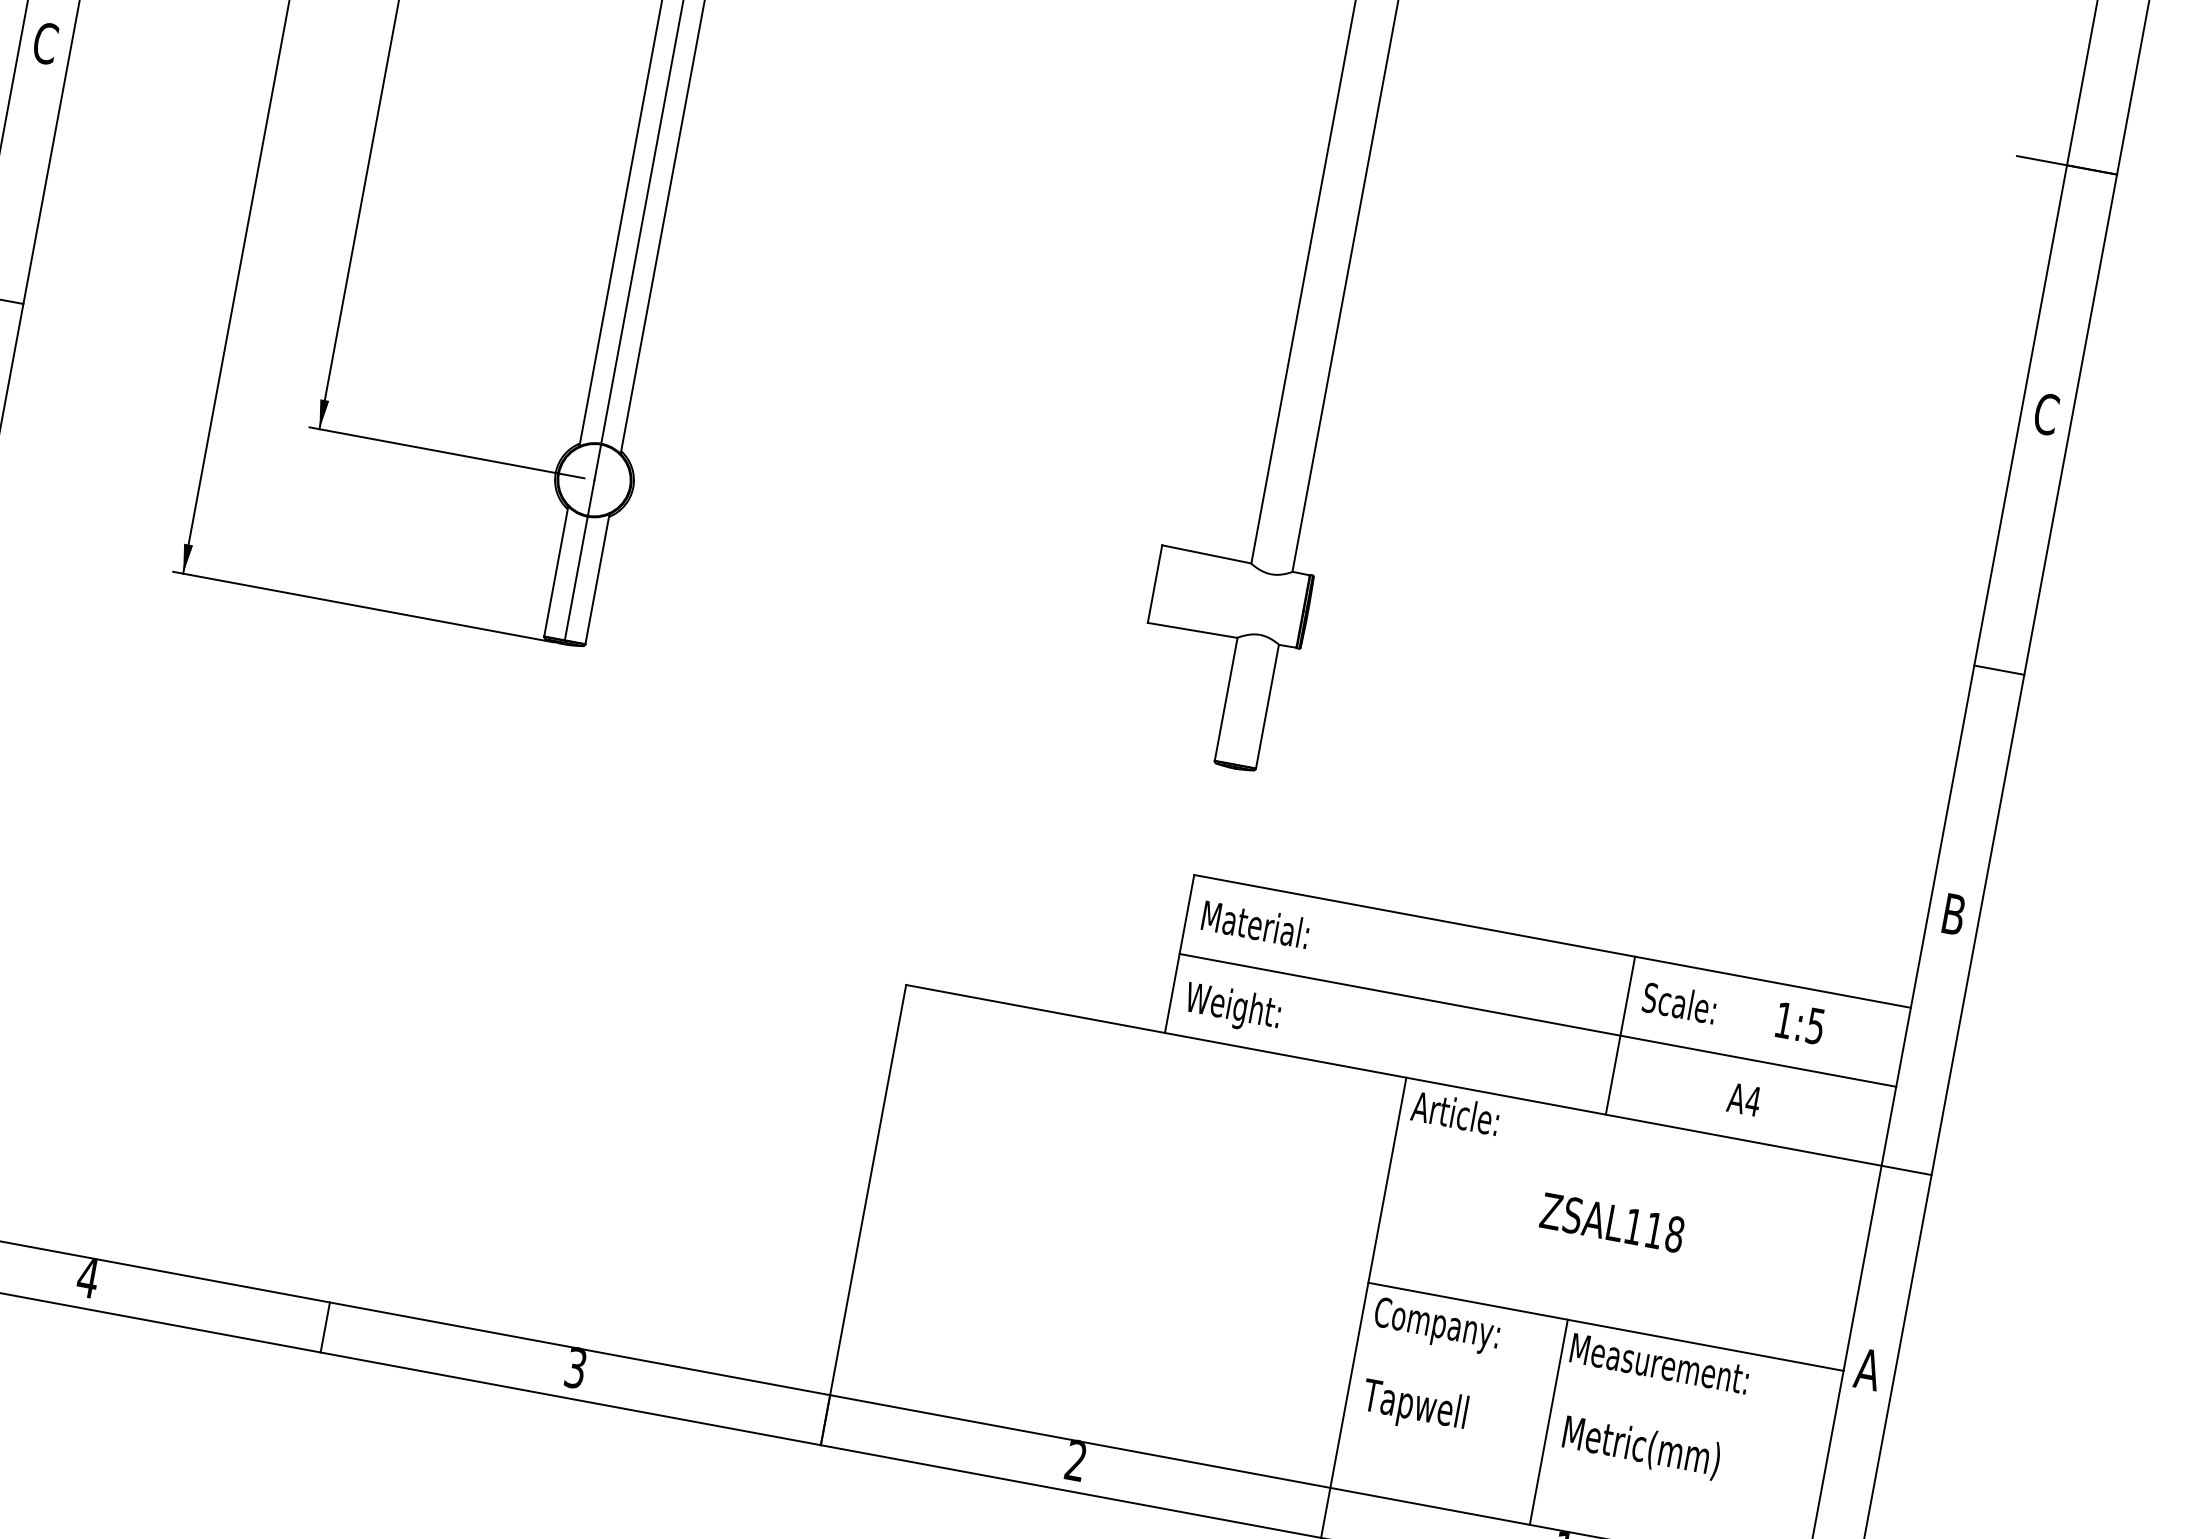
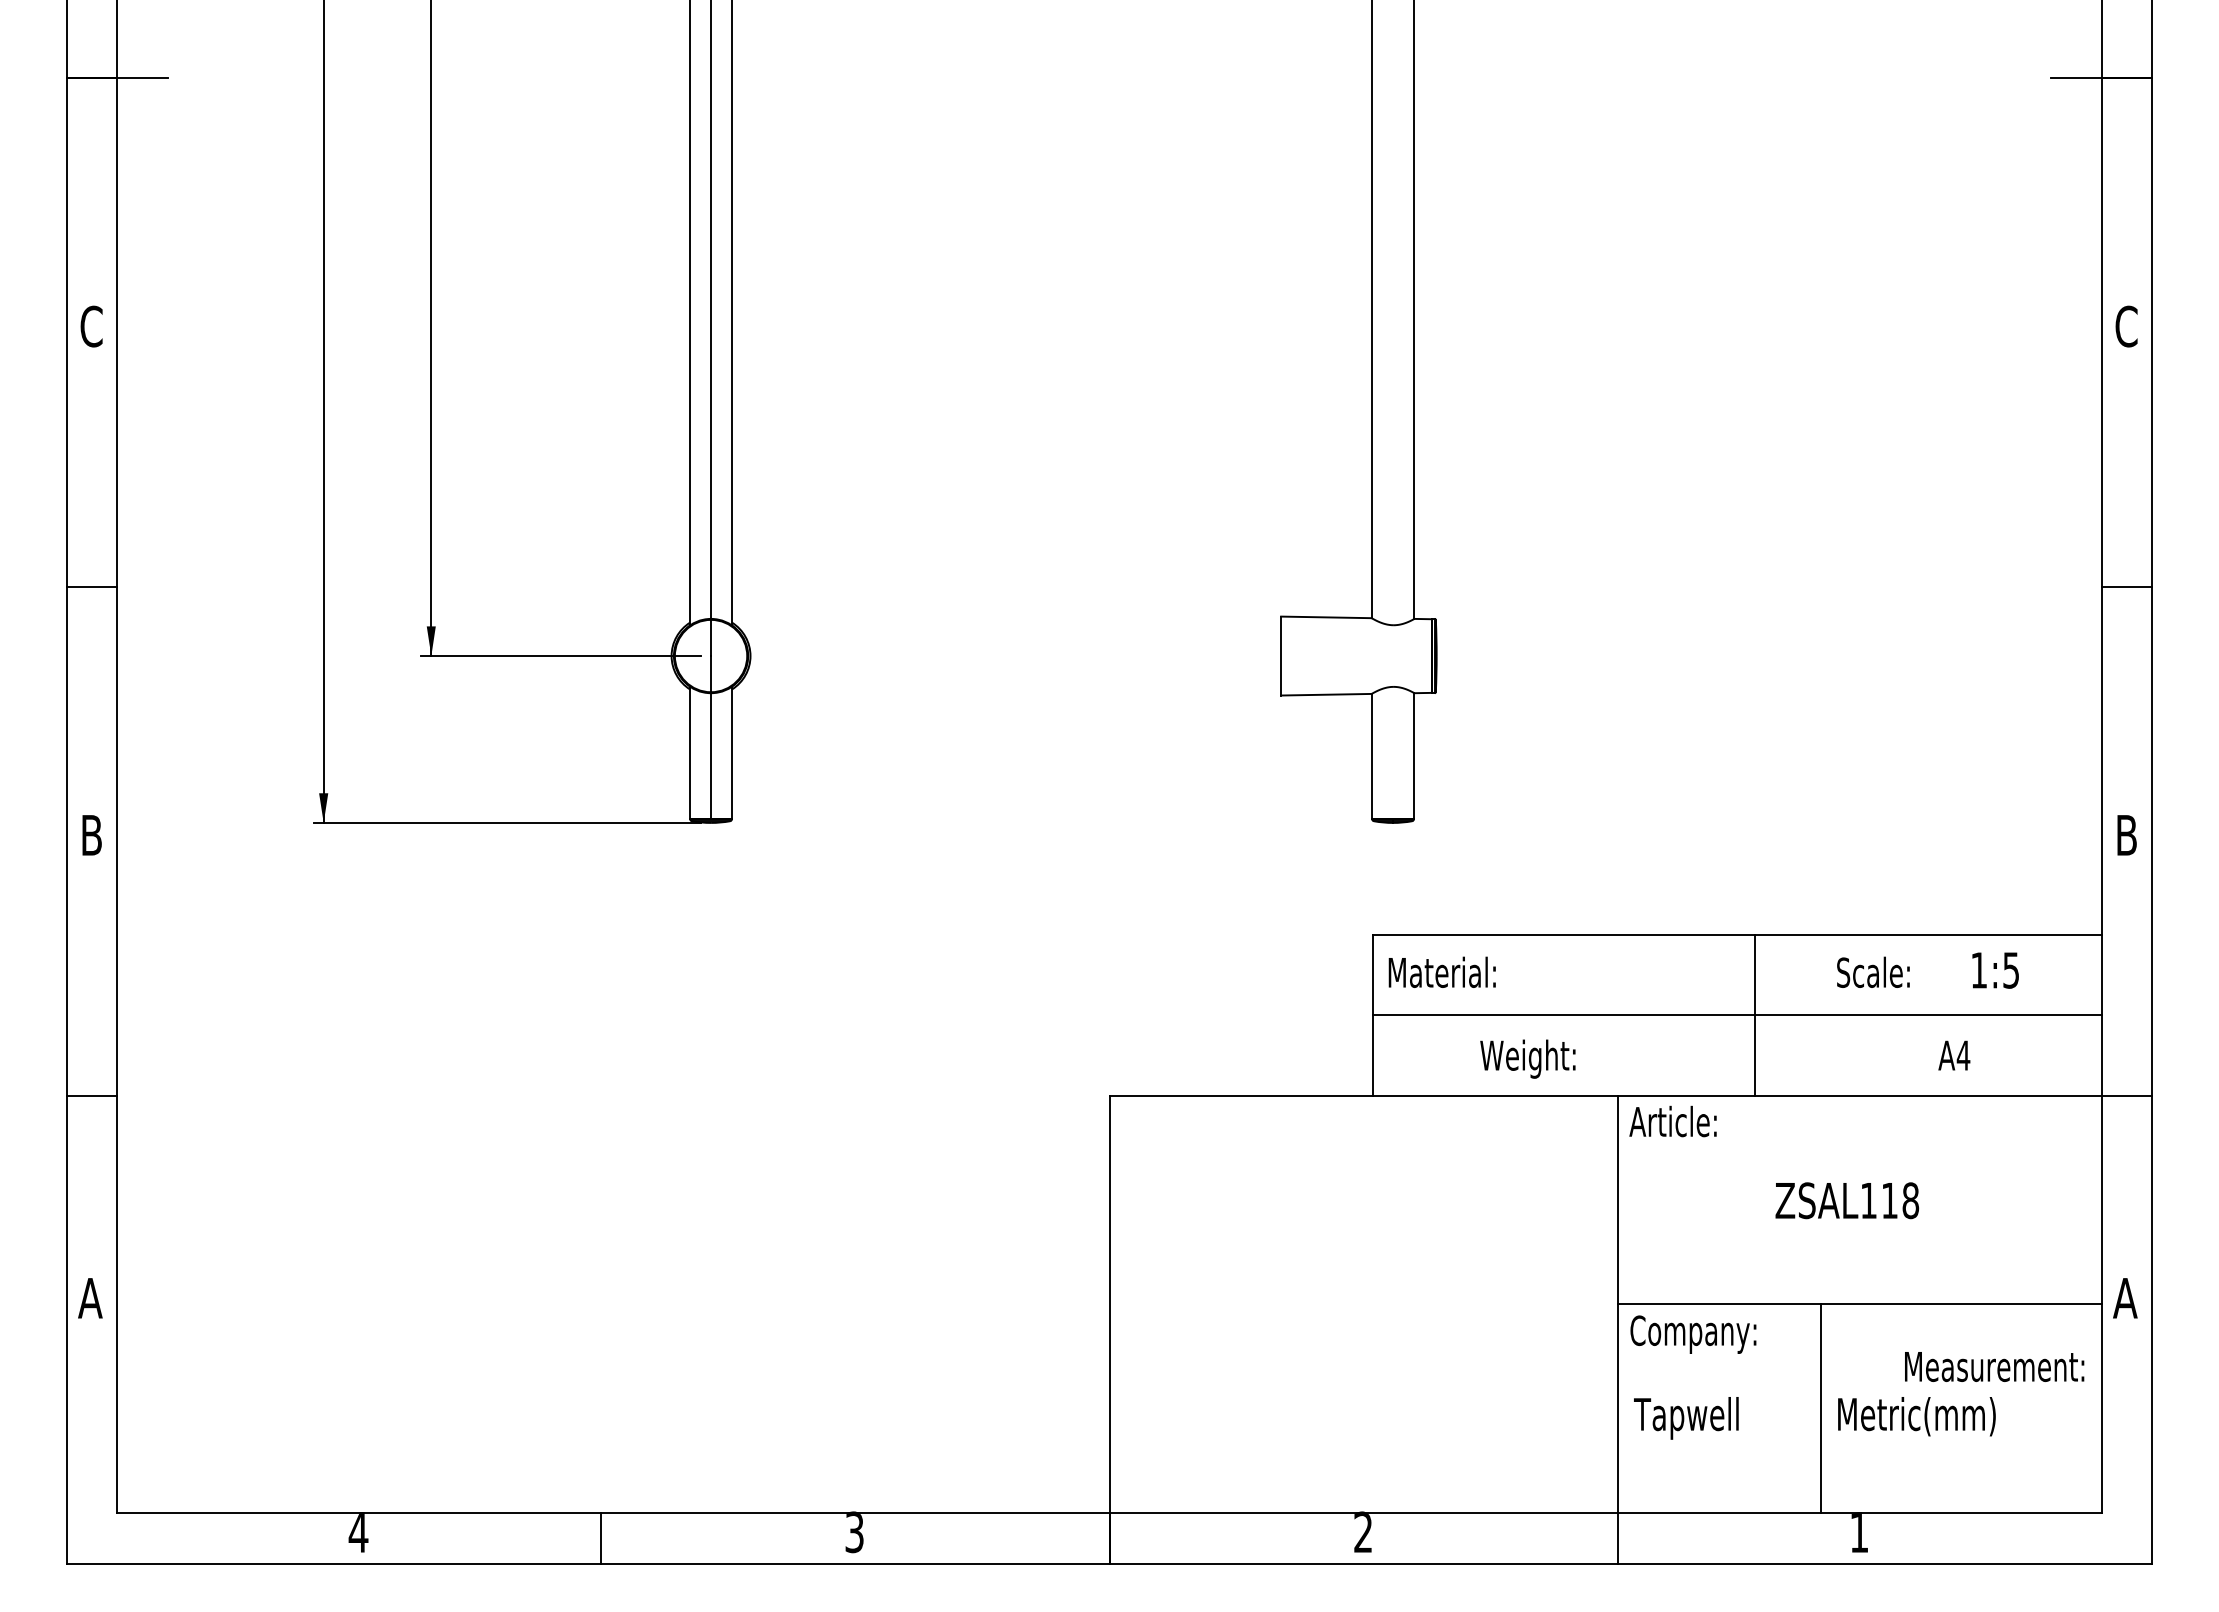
text: (1232, 1007) -> (1527, 1058), moved
line: (1621, 1035) -> (1755, 1014), moved
text: (1659, 1363) -> (1994, 1366), moved

